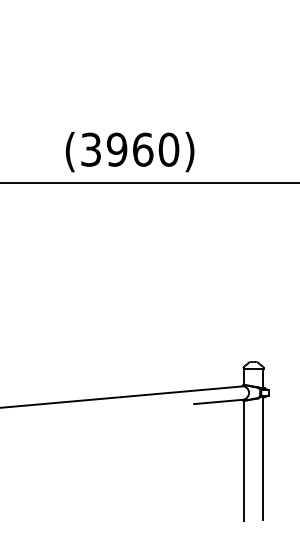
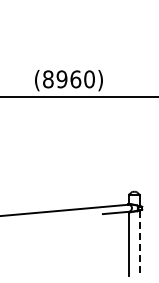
text: (91, 149) -> (48, 79), (3960) -> (8960)
line: (263, 459) -> (139, 243), solid -> dashed

